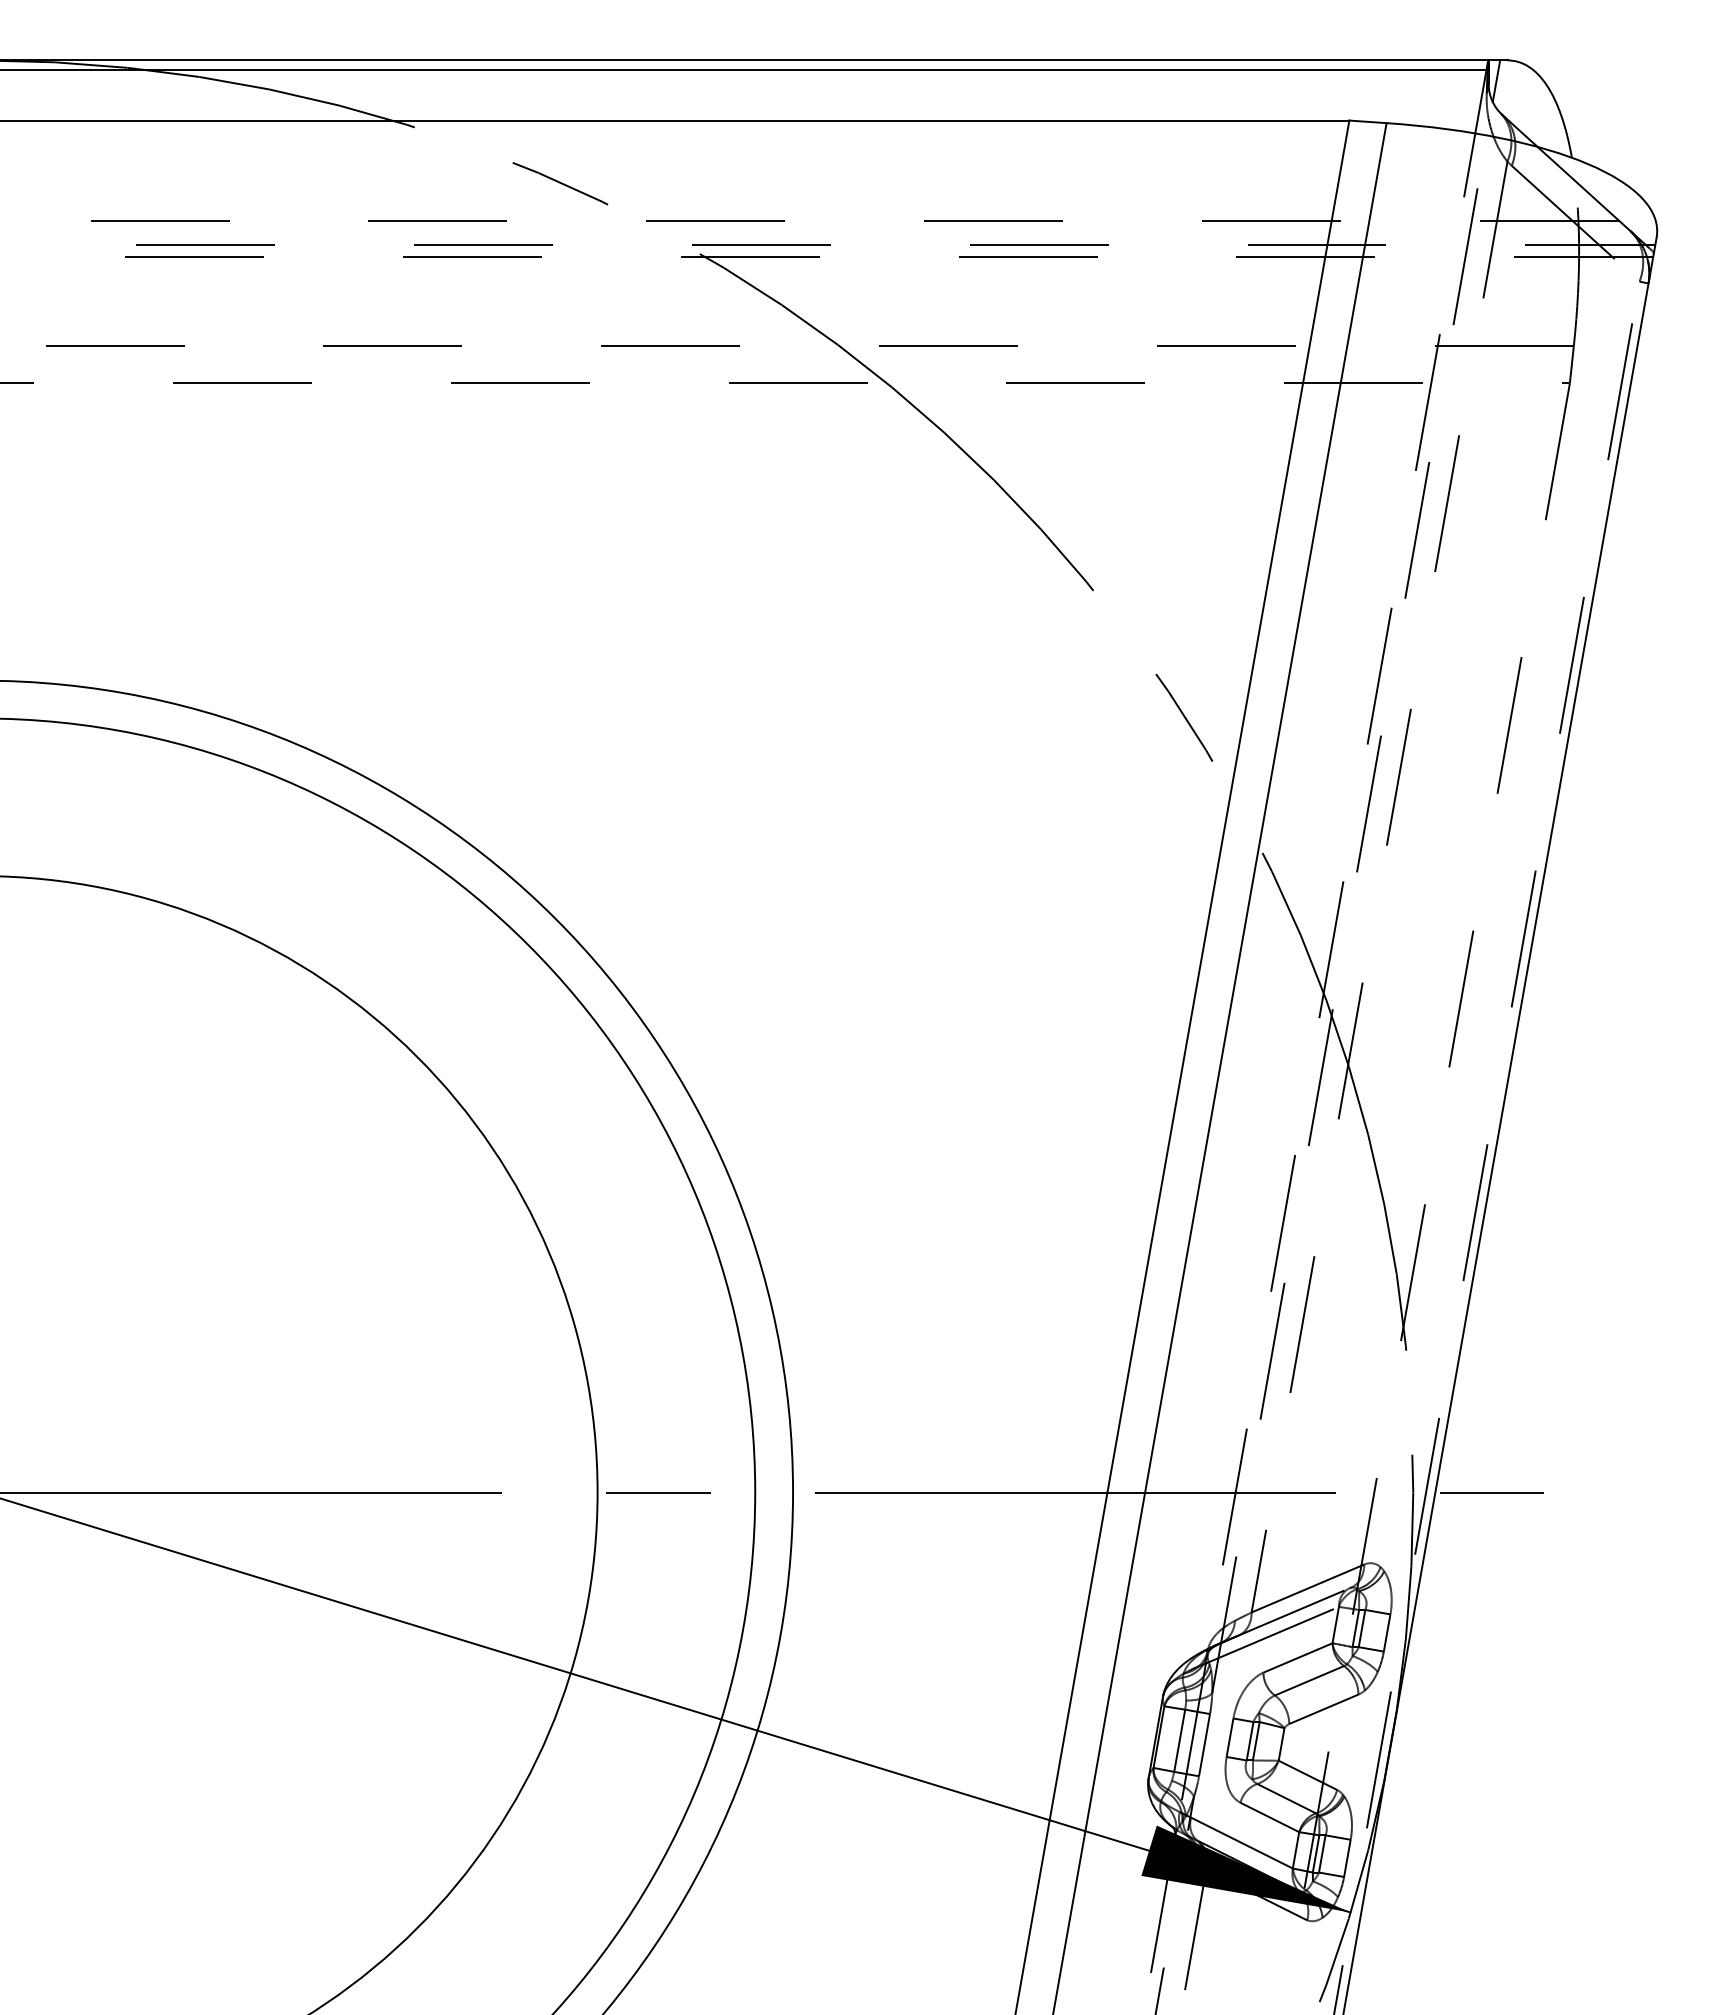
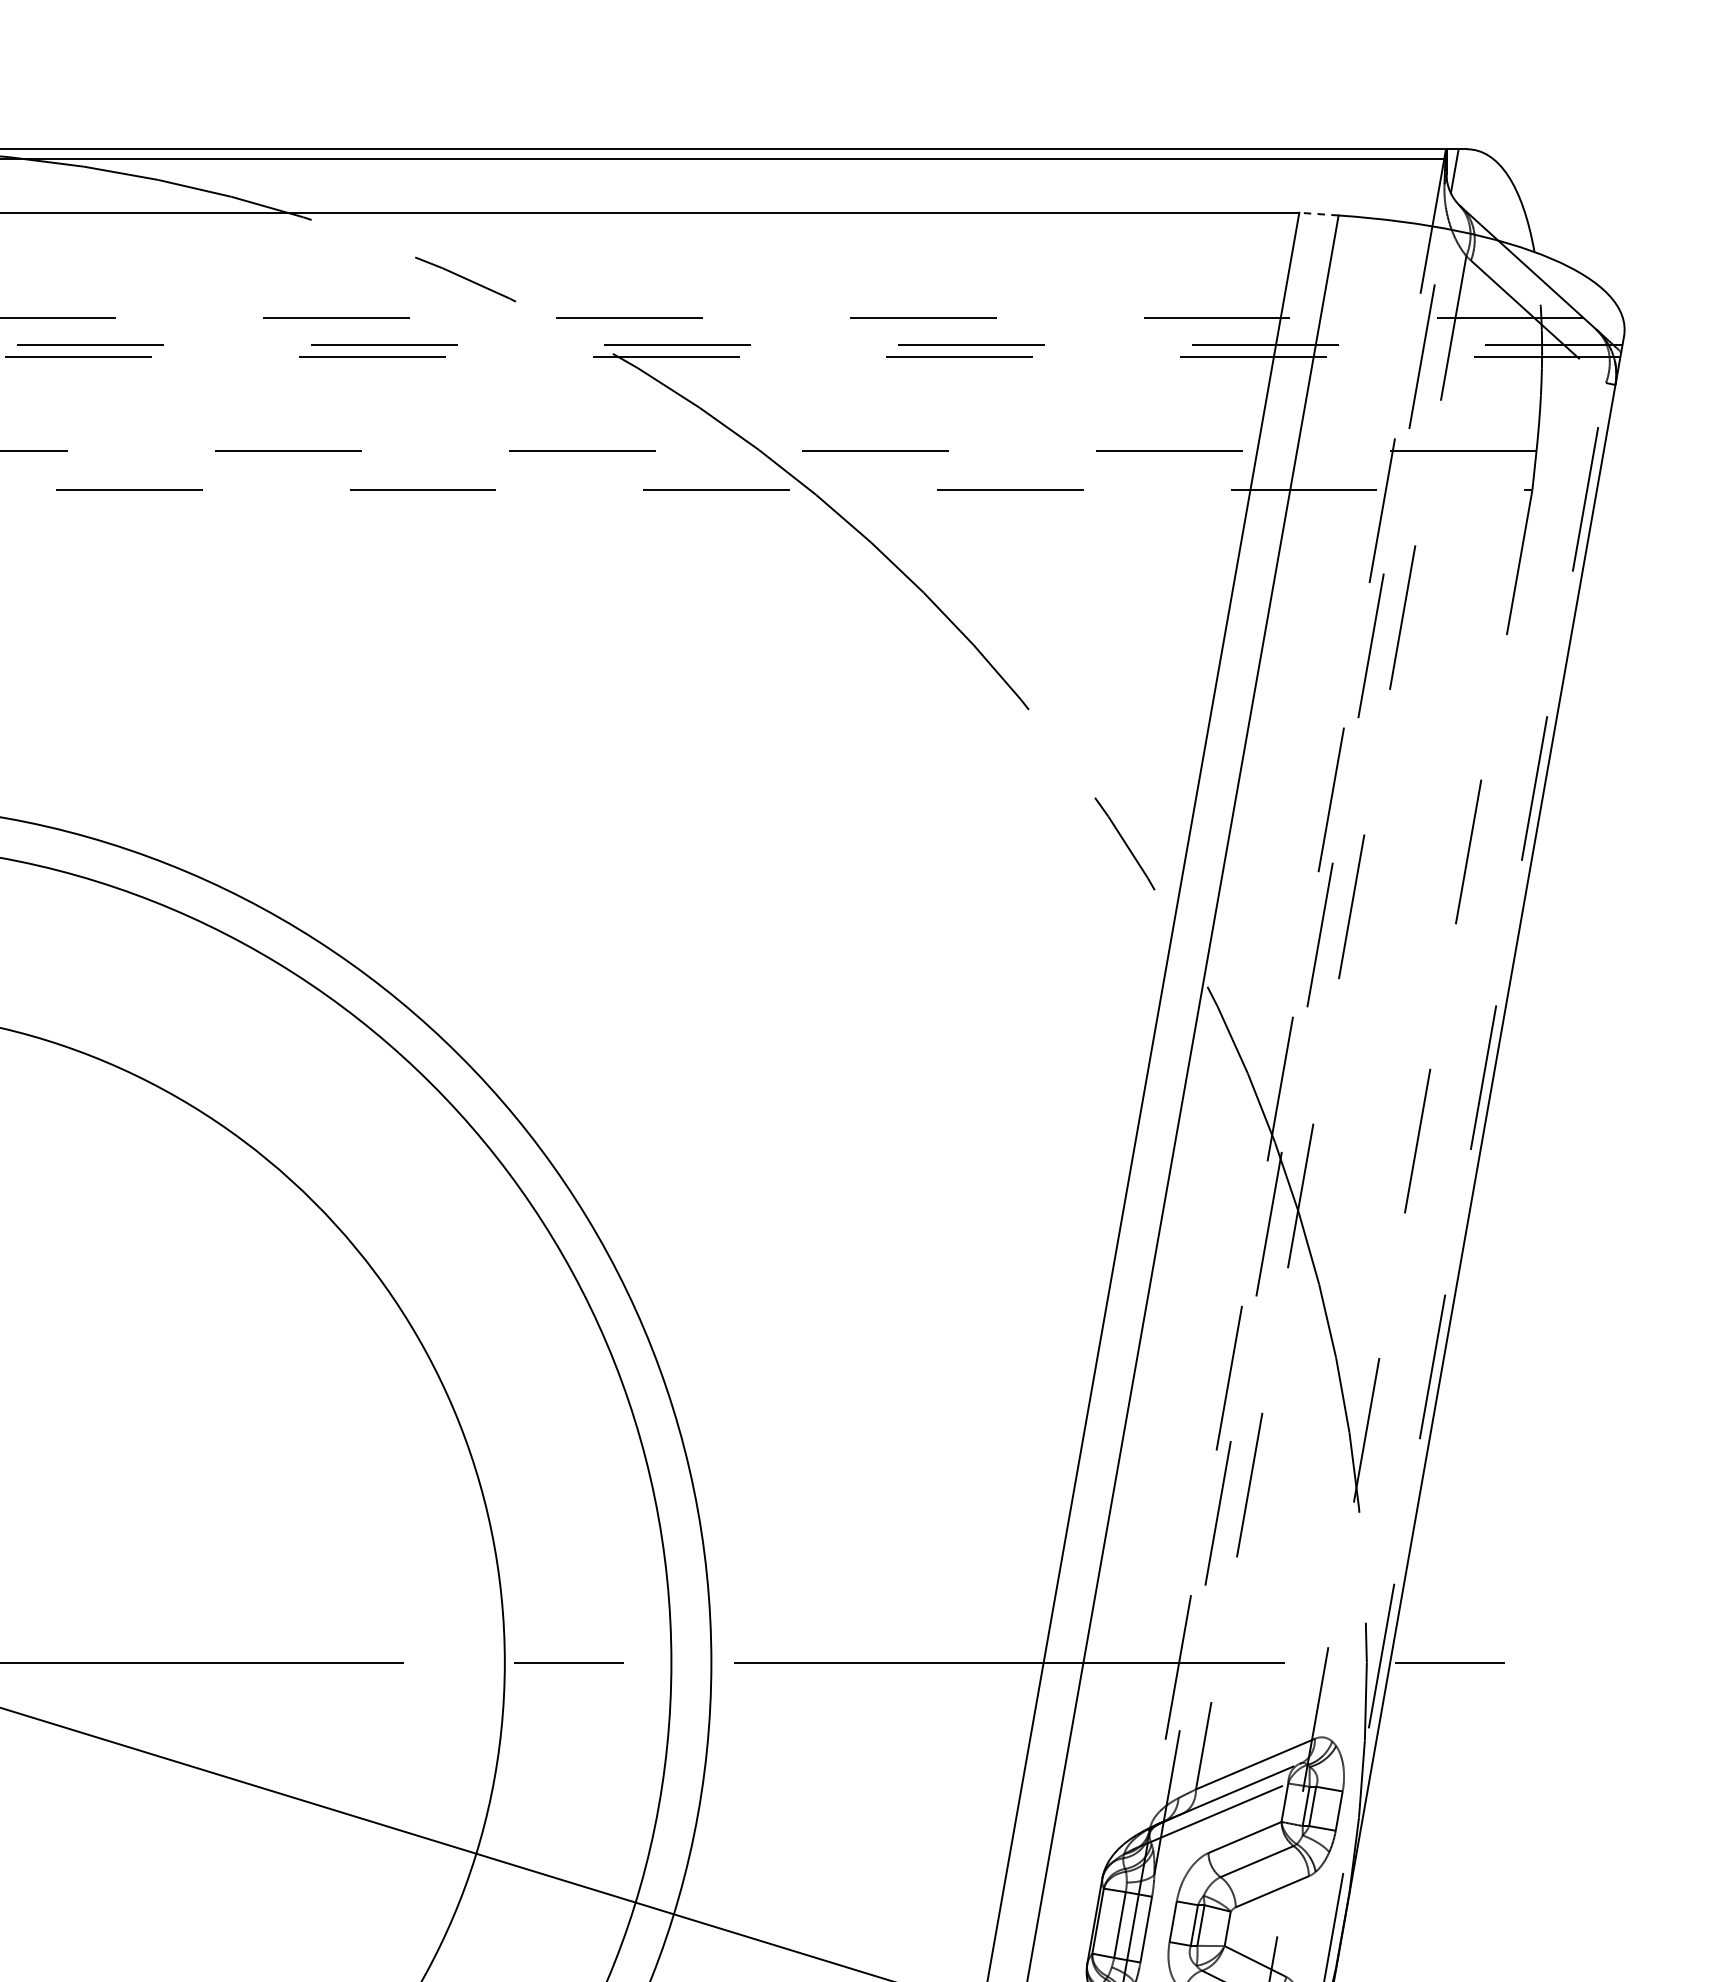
line: (1367, 121) -> (1318, 213), solid -> dashed

